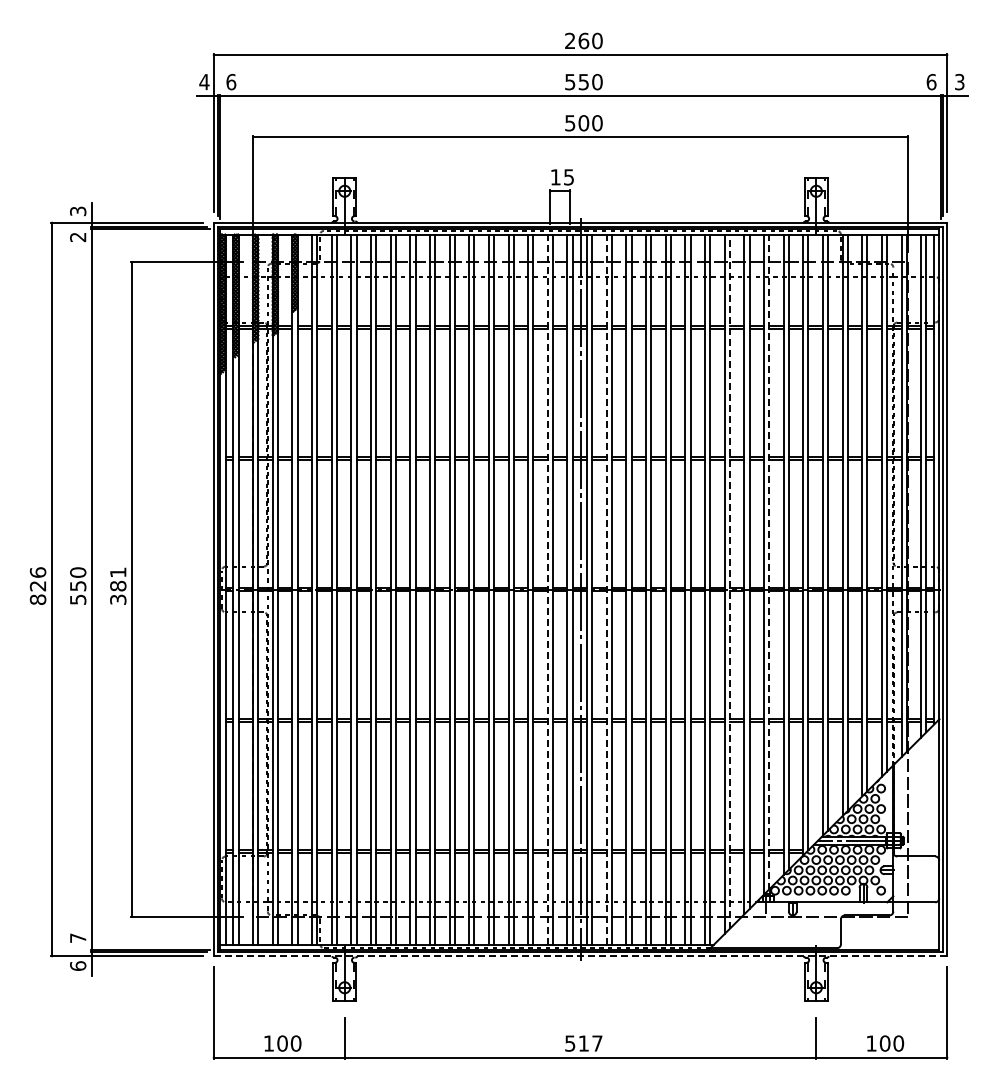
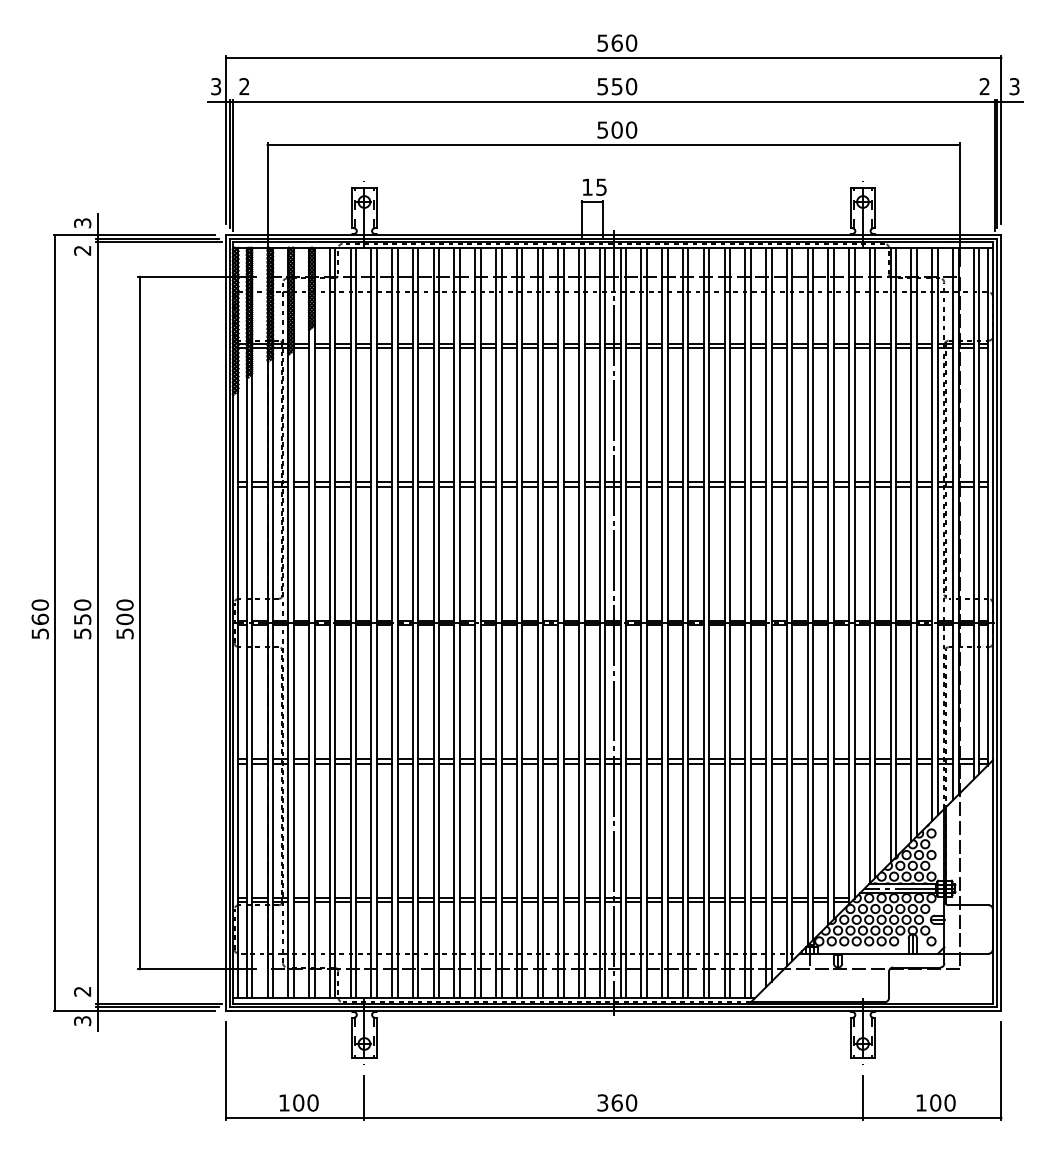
text: (570, 40) -> (603, 42), 260 -> 560
text: (204, 81) -> (216, 85), 4 -> 3
text: (231, 81) -> (244, 85), 6 -> 2
text: (931, 81) -> (984, 85), 6 -> 2
line: (769, 561) -> (813, 593), dashed -> solid
line: (729, 581) -> (771, 614), dashed -> solid
text: (37, 585) -> (39, 618), 826 -> 560
text: (118, 585) -> (125, 618), 381 -> 500
line: (547, 589) -> (578, 622), dashed -> solid
line: (606, 589) -> (641, 622), dashed -> solid
text: (78, 937) -> (82, 990), 7 -> 2
line: (580, 956) -> (613, 1010), dashed -> solid
text: (78, 965) -> (82, 1020), 6 -> 3
text: (583, 1043) -> (616, 1102), 517 -> 360

